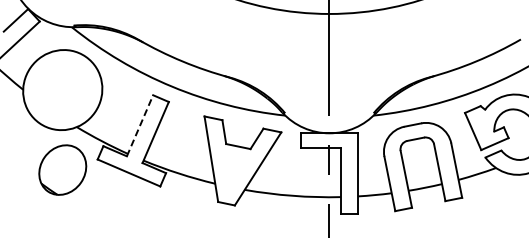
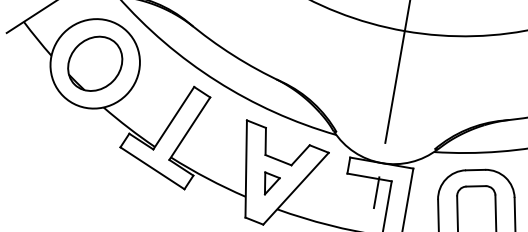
line: (140, 125) -> (174, 117), dashed -> solid
part: (235, 168) -> (271, 183), added
part: (62, 169) -> (95, 63), moved

